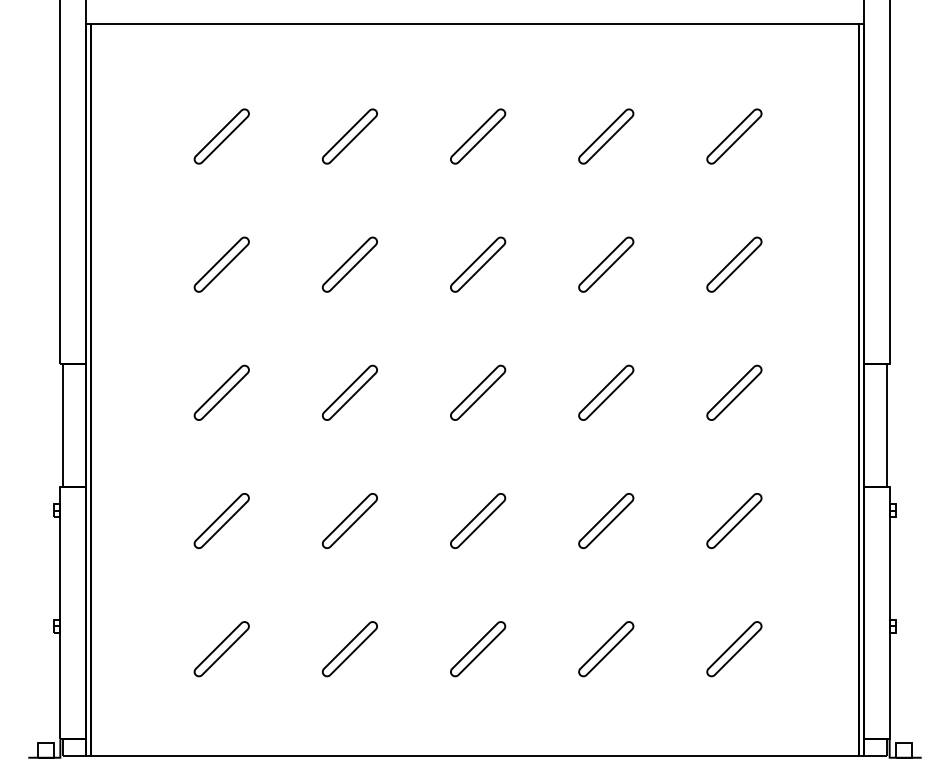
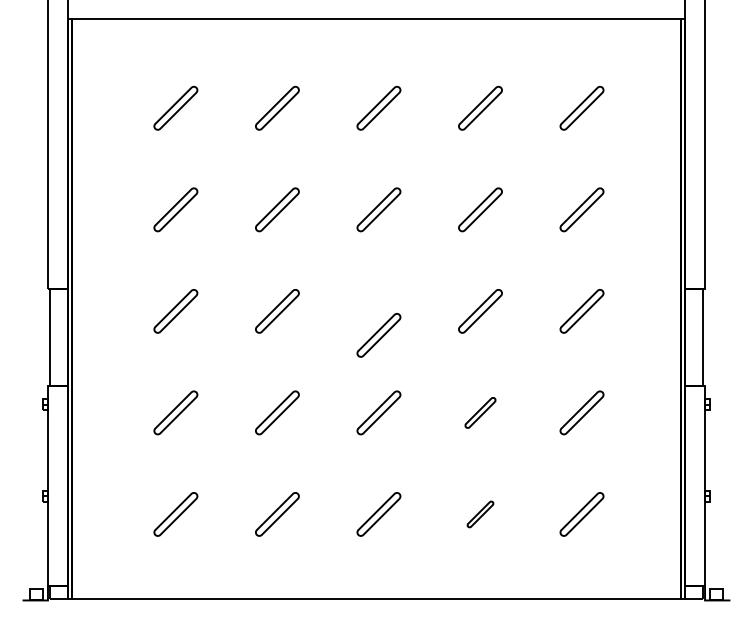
part: (477, 393) -> (378, 335), moved
part: (606, 520) -> (480, 412), size x0.7
part: (606, 649) -> (480, 514), size x0.6

